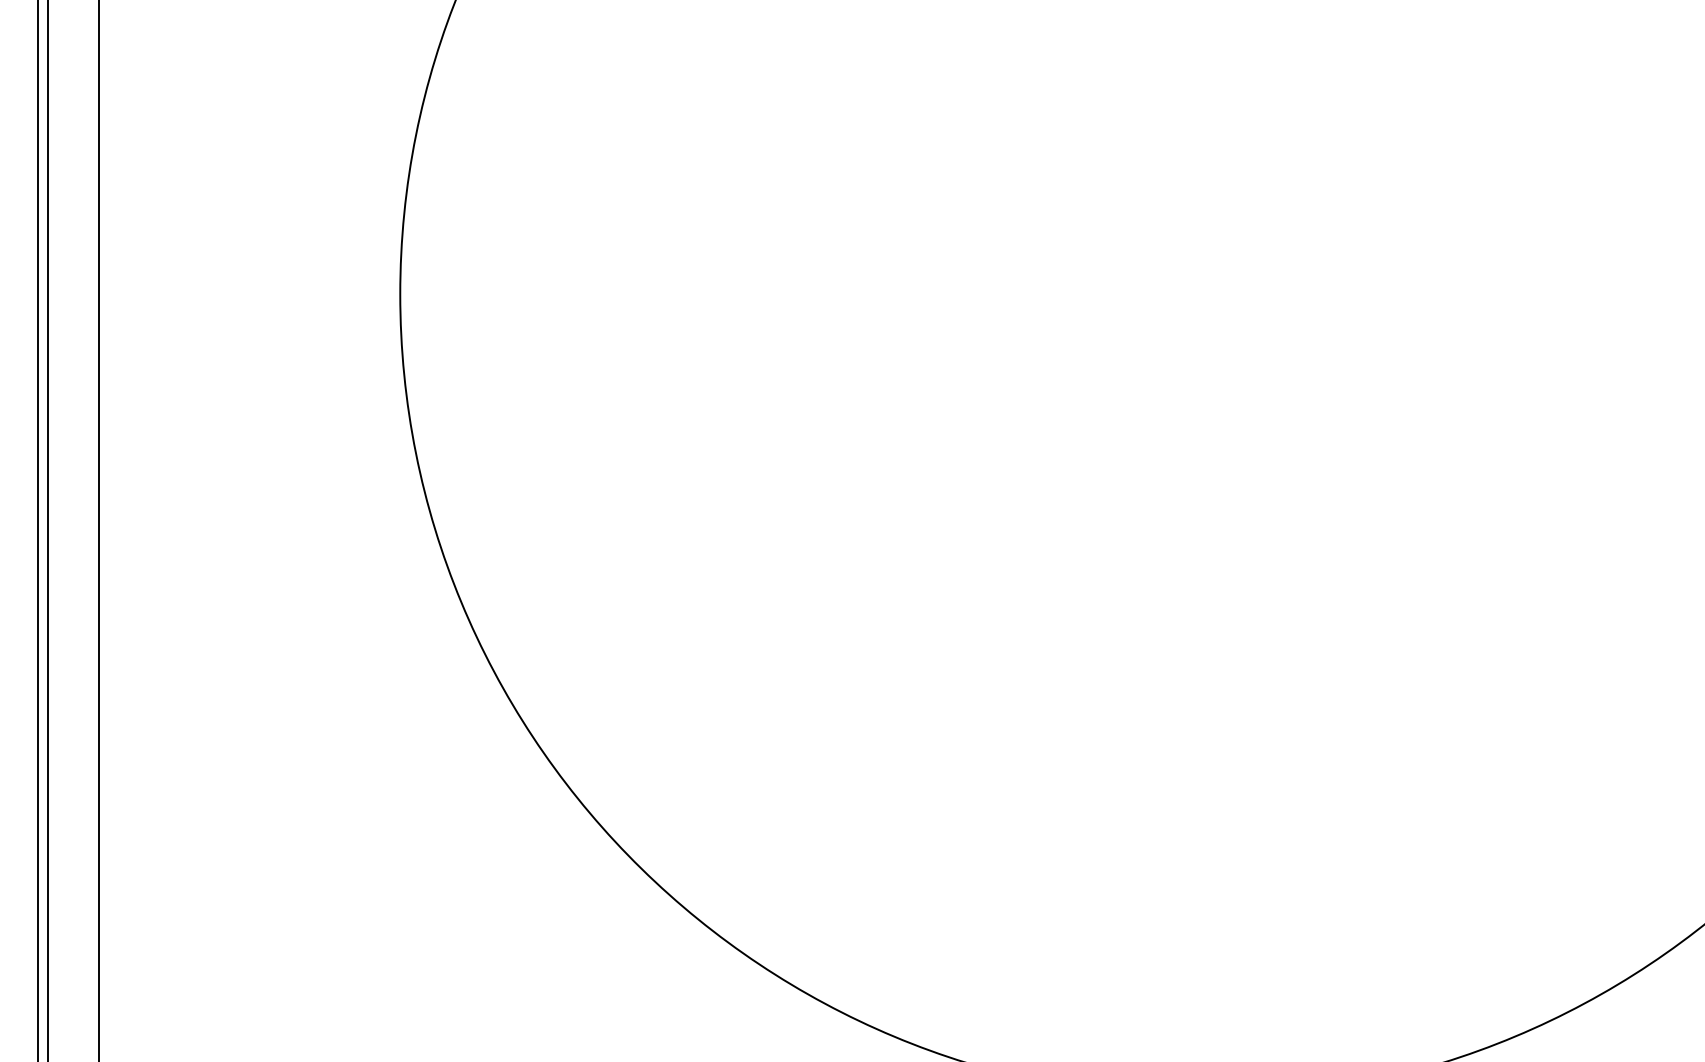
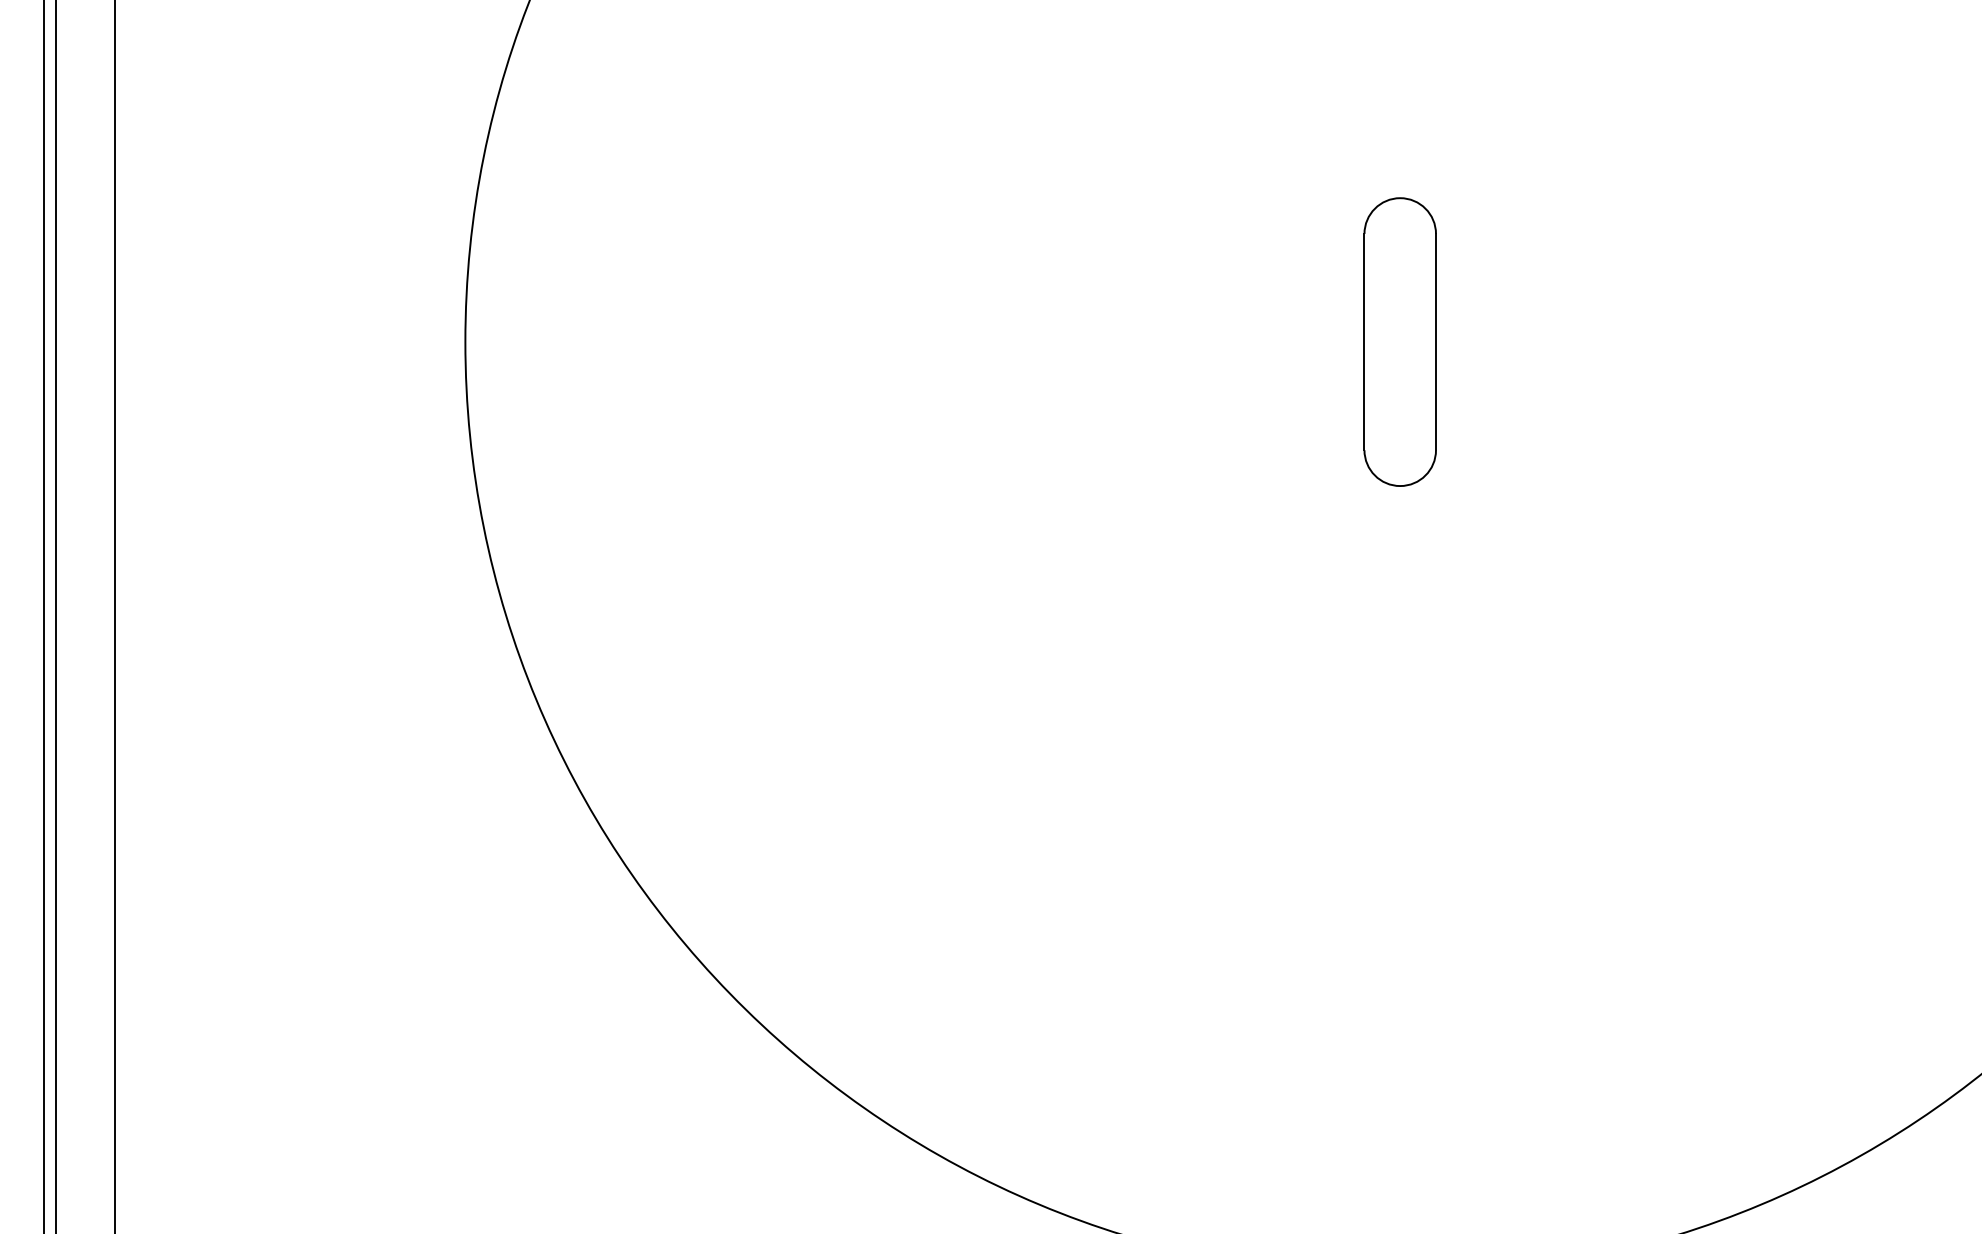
part: (1203, 293) -> (1399, 341), added

